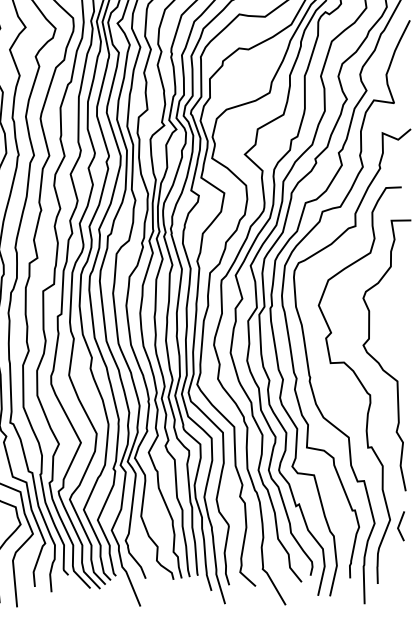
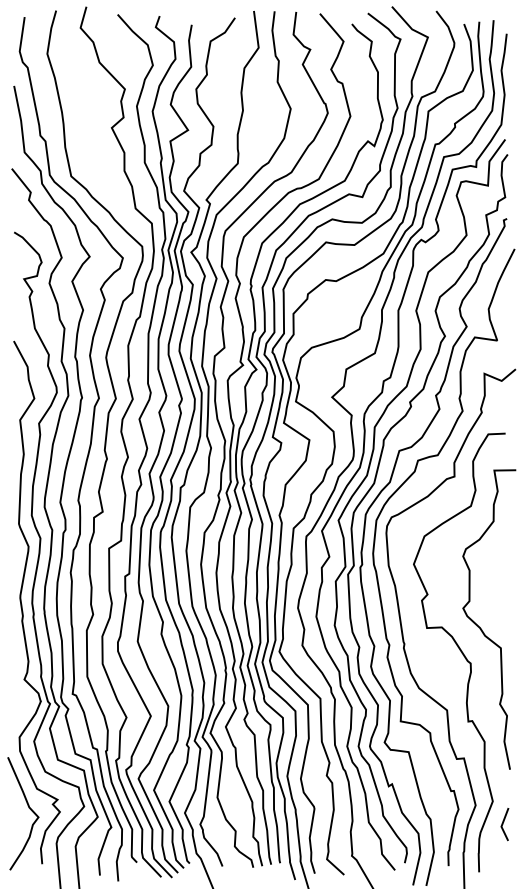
line: (399, 526) -> (503, 824), moved

